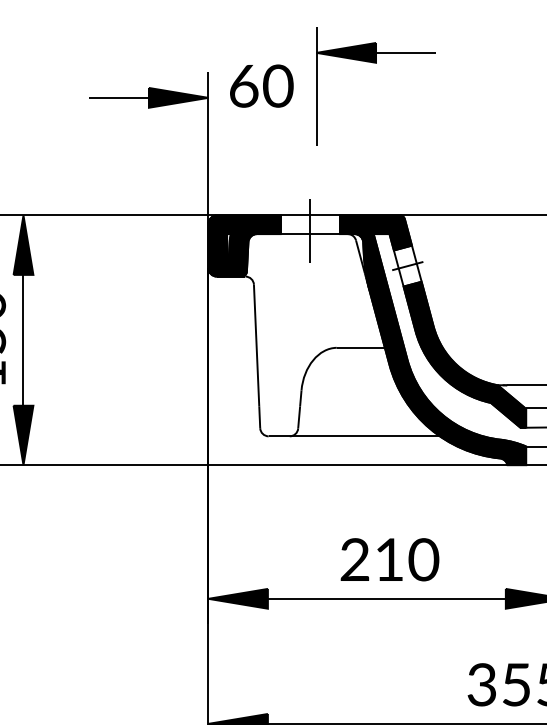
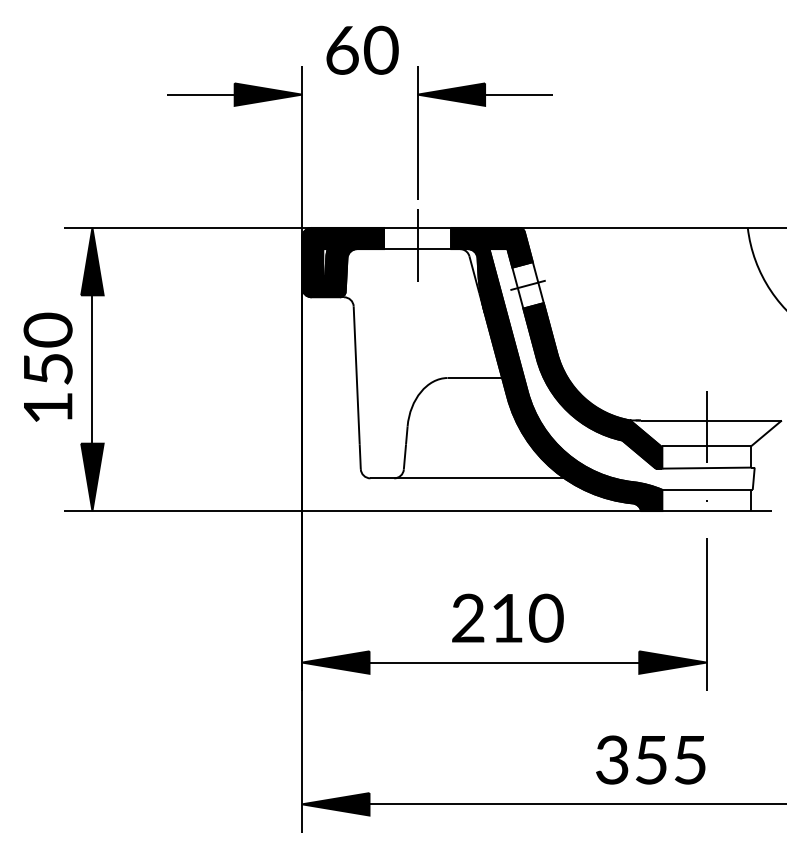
part: (375, 63) -> (484, 106), moved
text: (261, 85) -> (362, 49), moved

